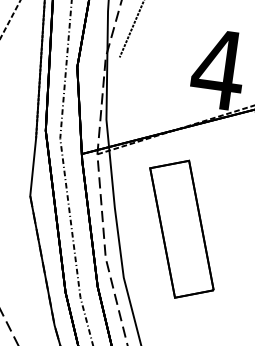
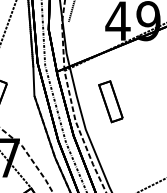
part: (181, 228) -> (110, 101), size x0.6

